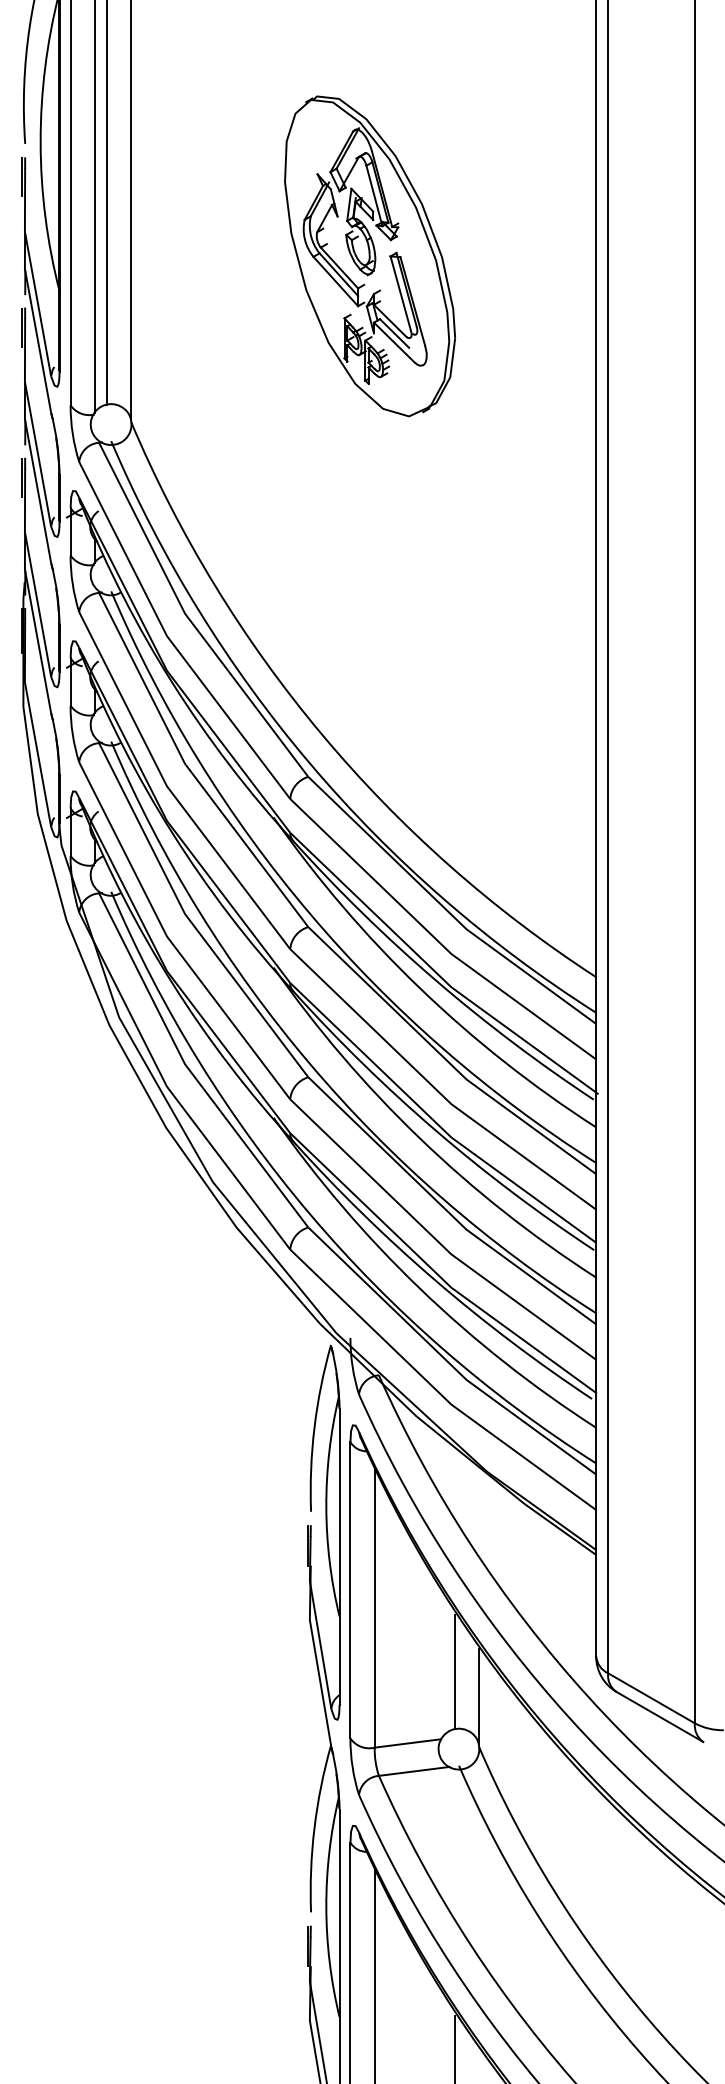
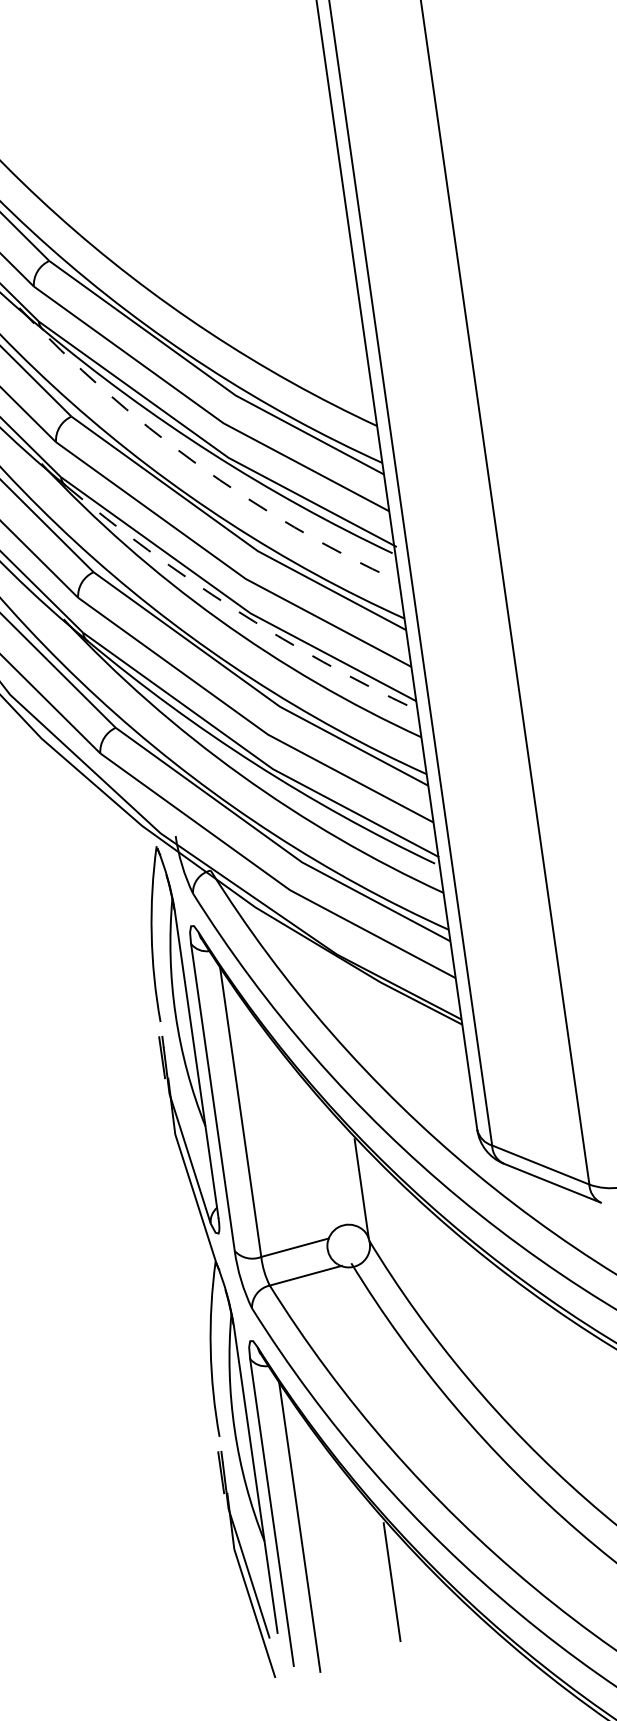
arc: (419, 988) -> (195, 463), solid -> dashed
arc: (435, 1130) -> (233, 608), solid -> dashed
line: (454, 1672) -> (332, 1167), removed

